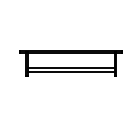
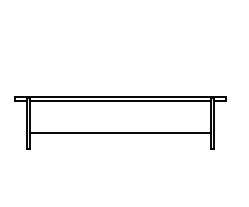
line: (70, 72) -> (119, 141), removed

